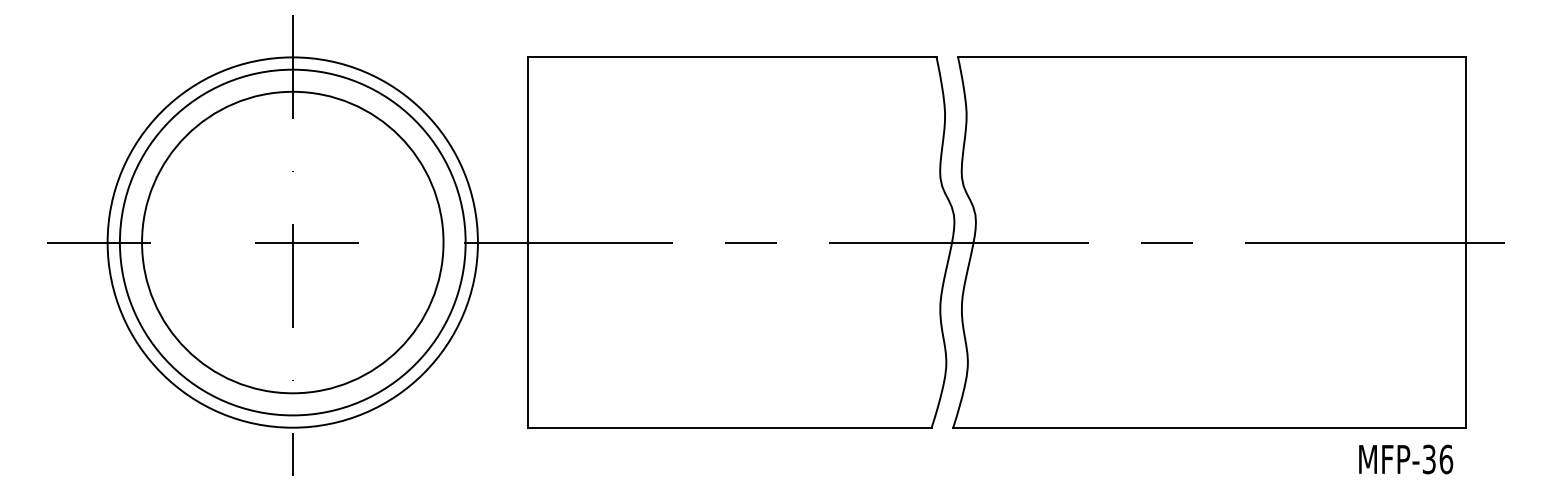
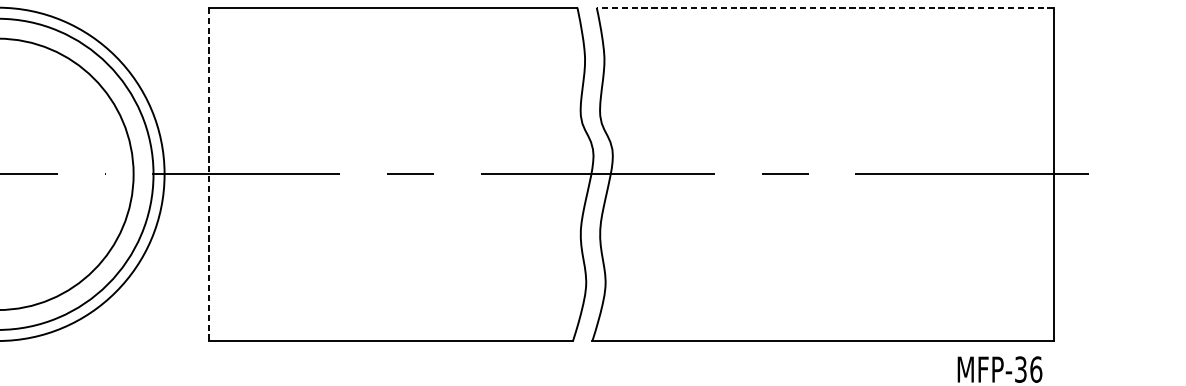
line: (1211, 57) -> (824, 7), solid -> dashed
line: (527, 243) -> (209, 175), solid -> dashed

